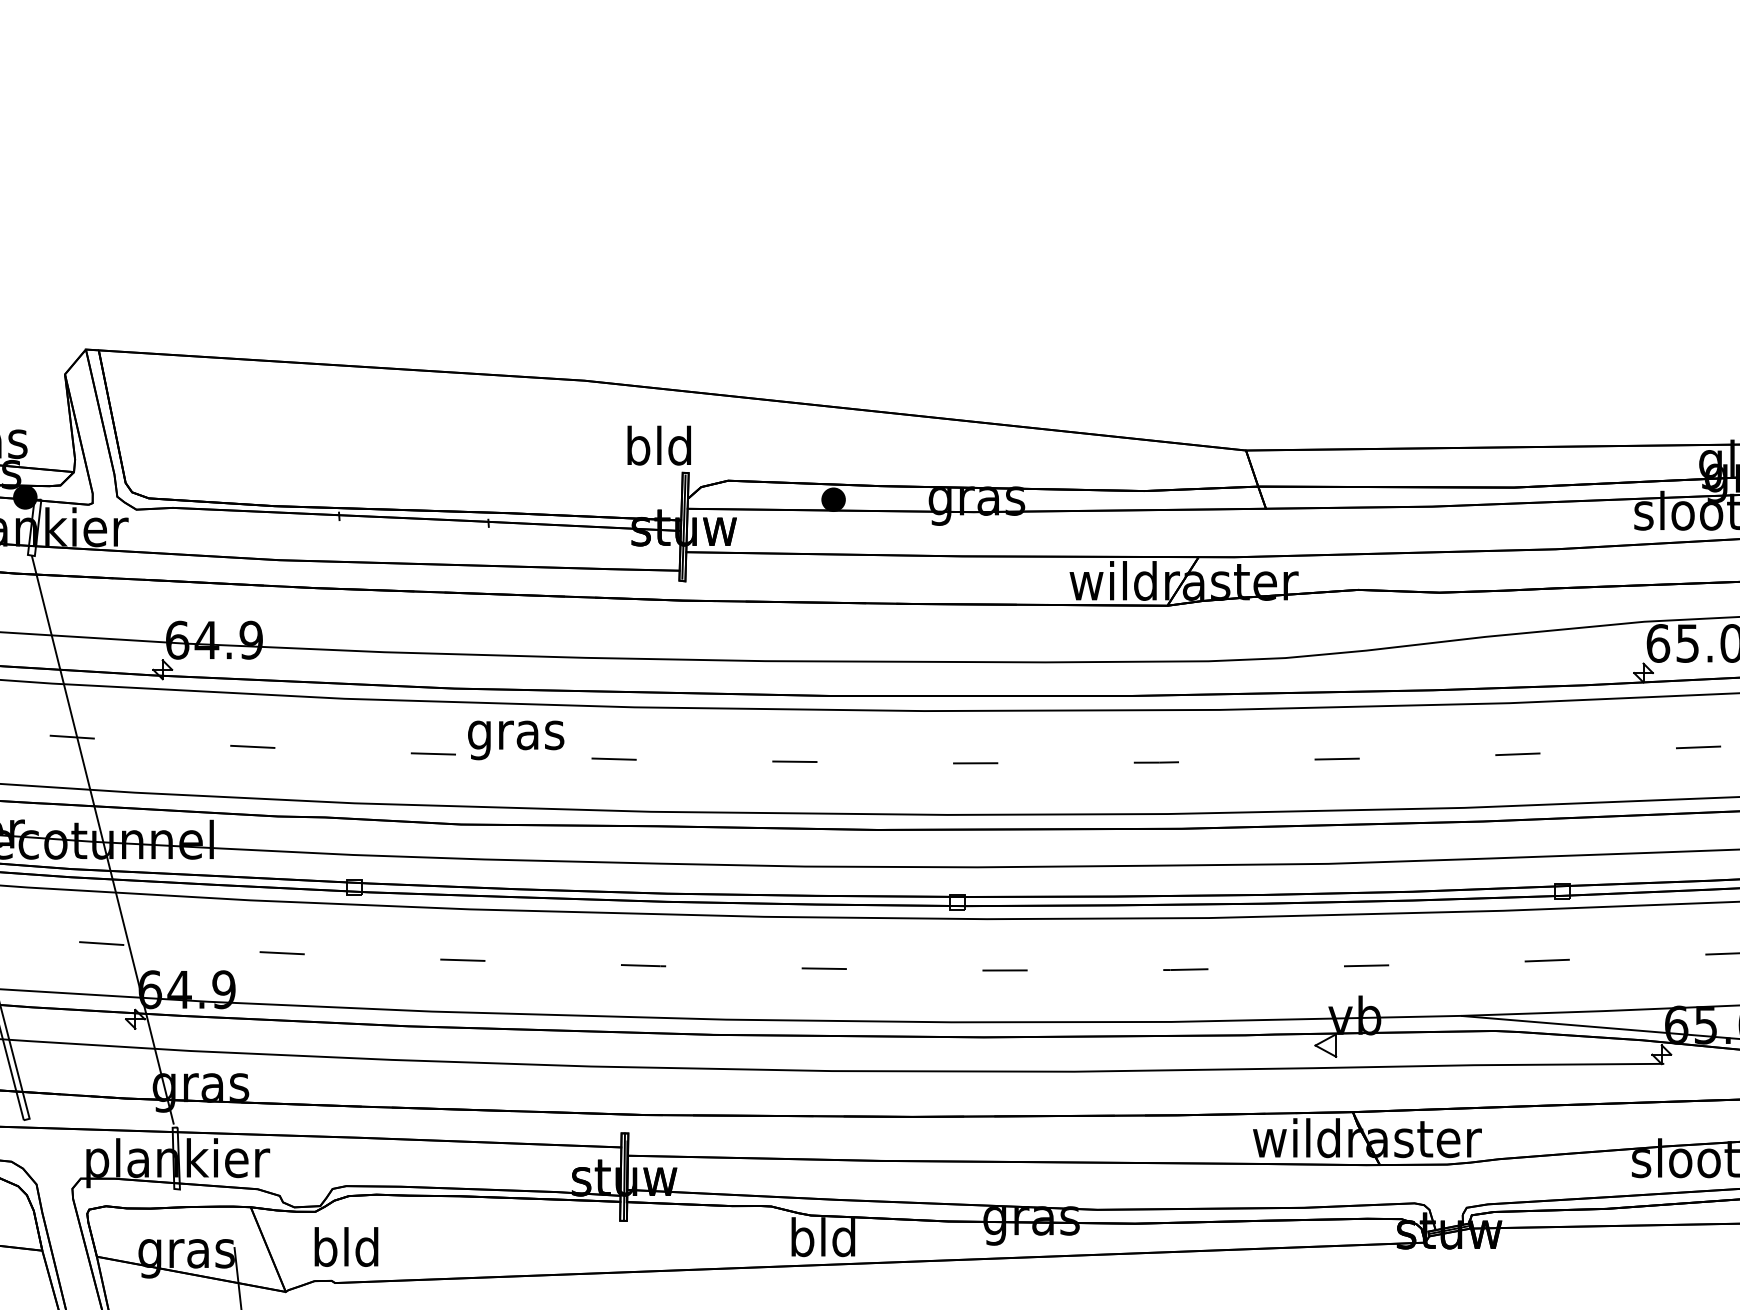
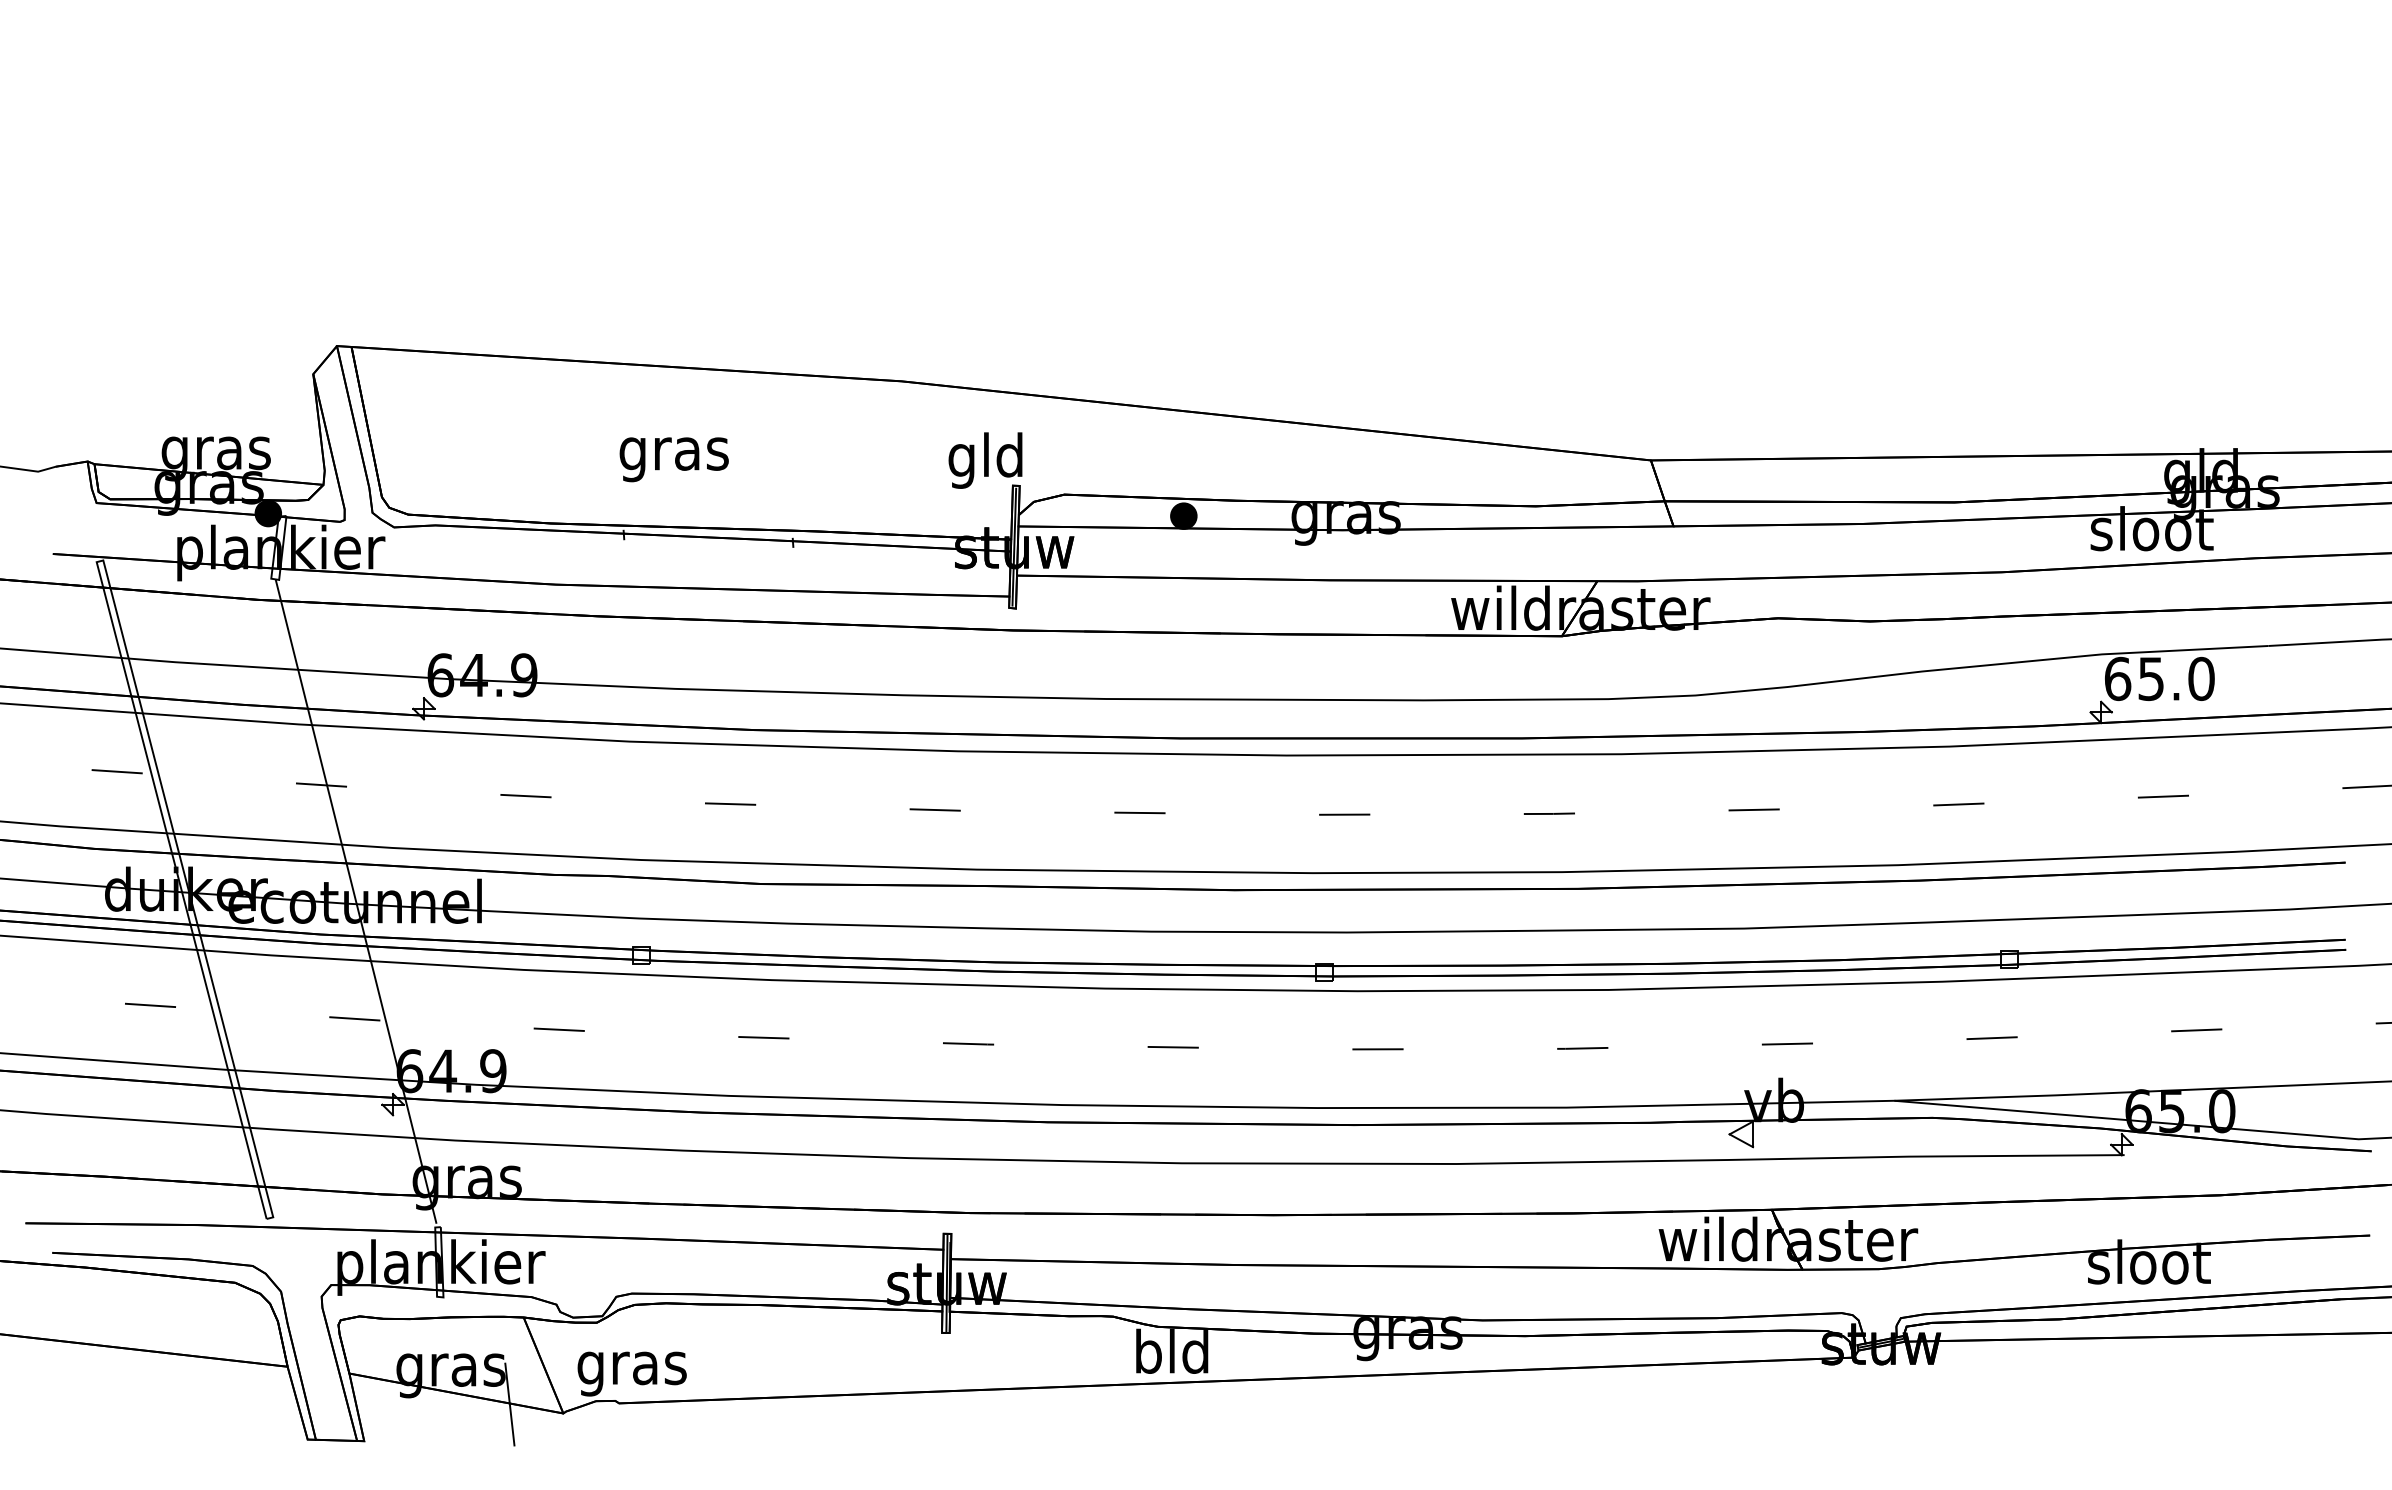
text: (638, 450) -> (962, 460), bld -> gld
text: (515, 740) -> (673, 459), moved
text: (345, 1252) -> (631, 1368), bld -> gras

